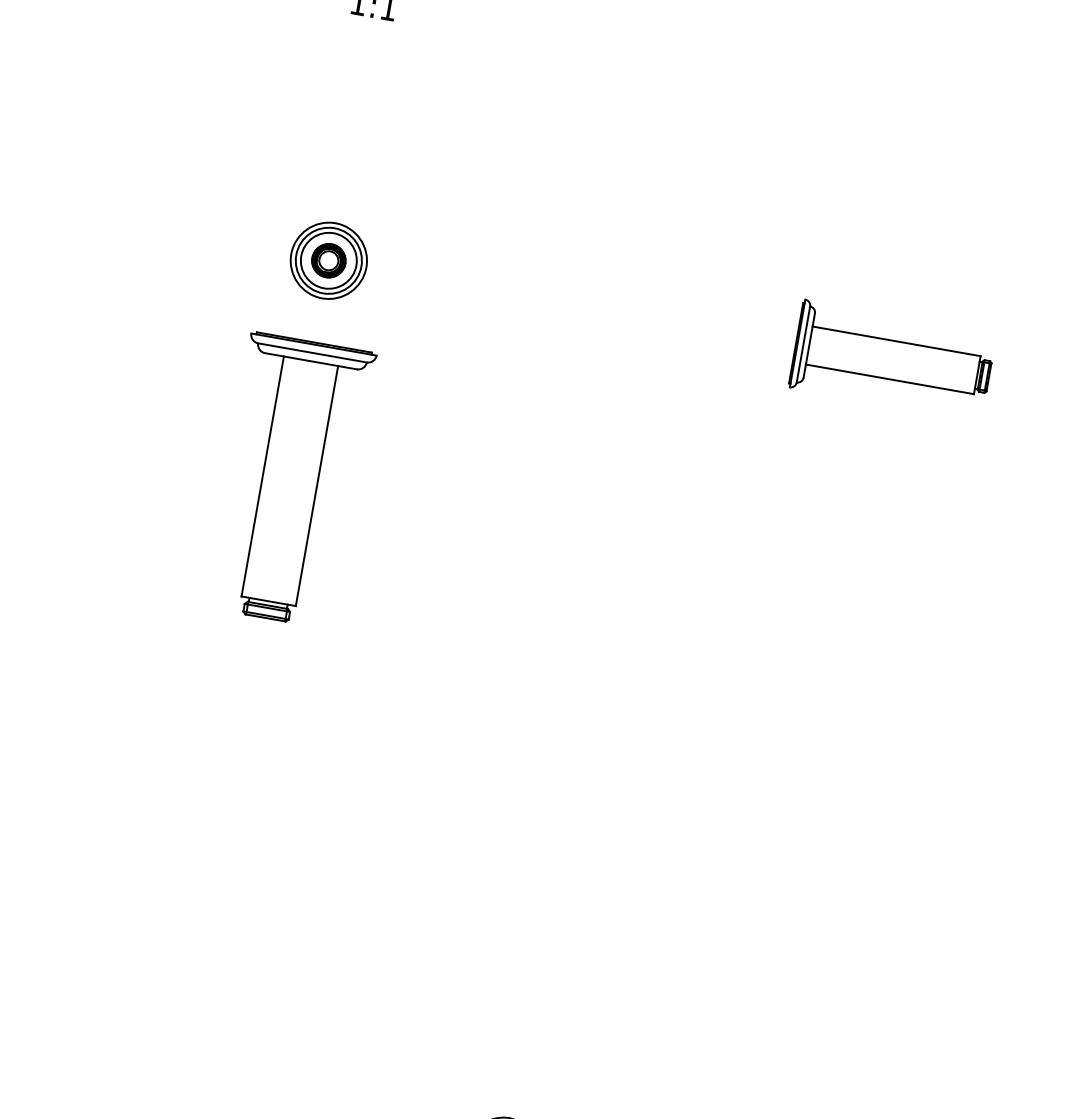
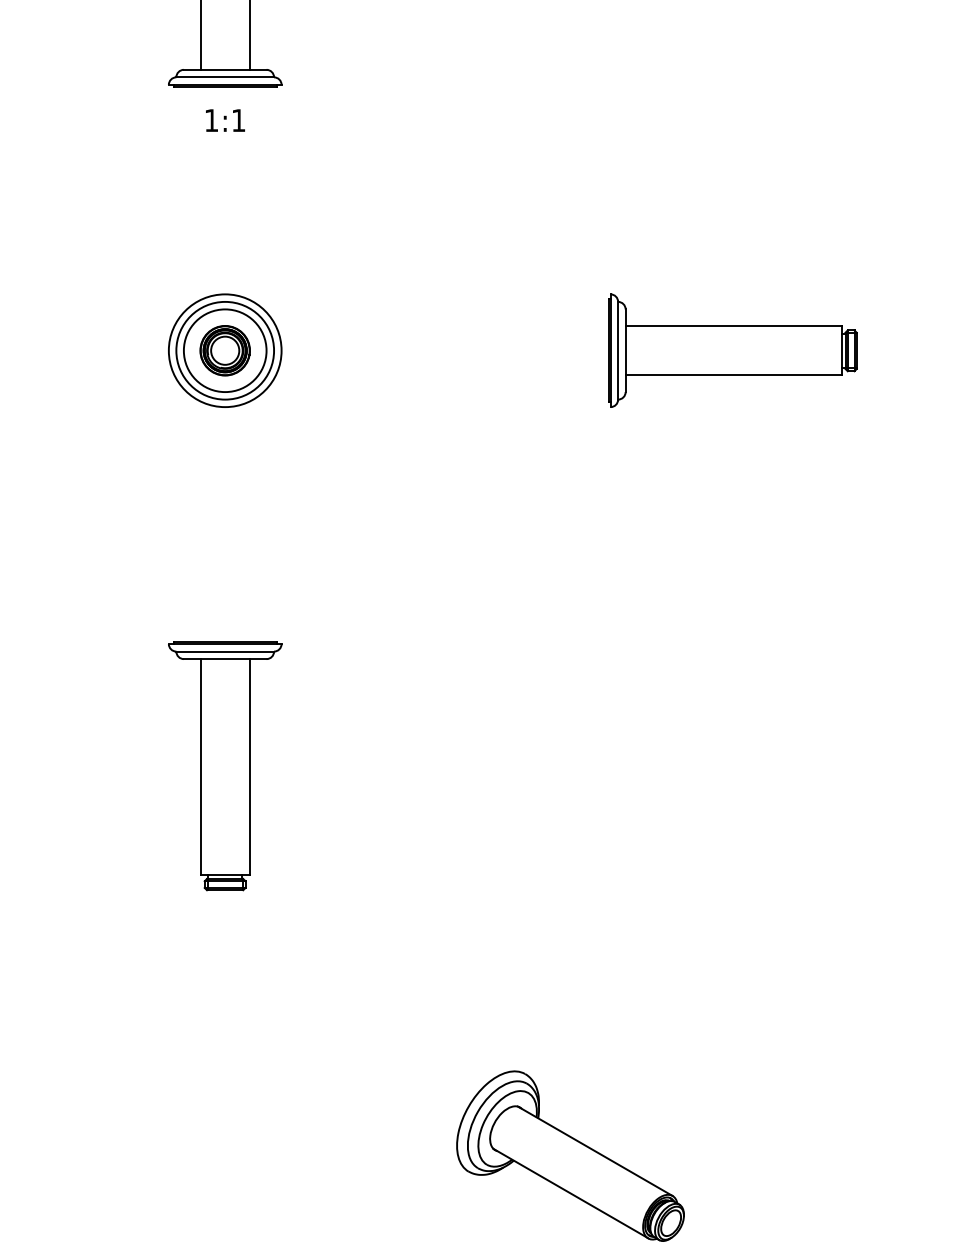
part: (329, 260) -> (225, 350), size x1.67
part: (892, 359) -> (732, 350), size x1.43
part: (290, 480) -> (225, 766), moved

